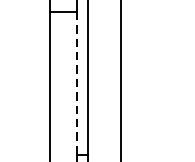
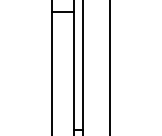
line: (77, 84) -> (74, 71), dashed -> solid

